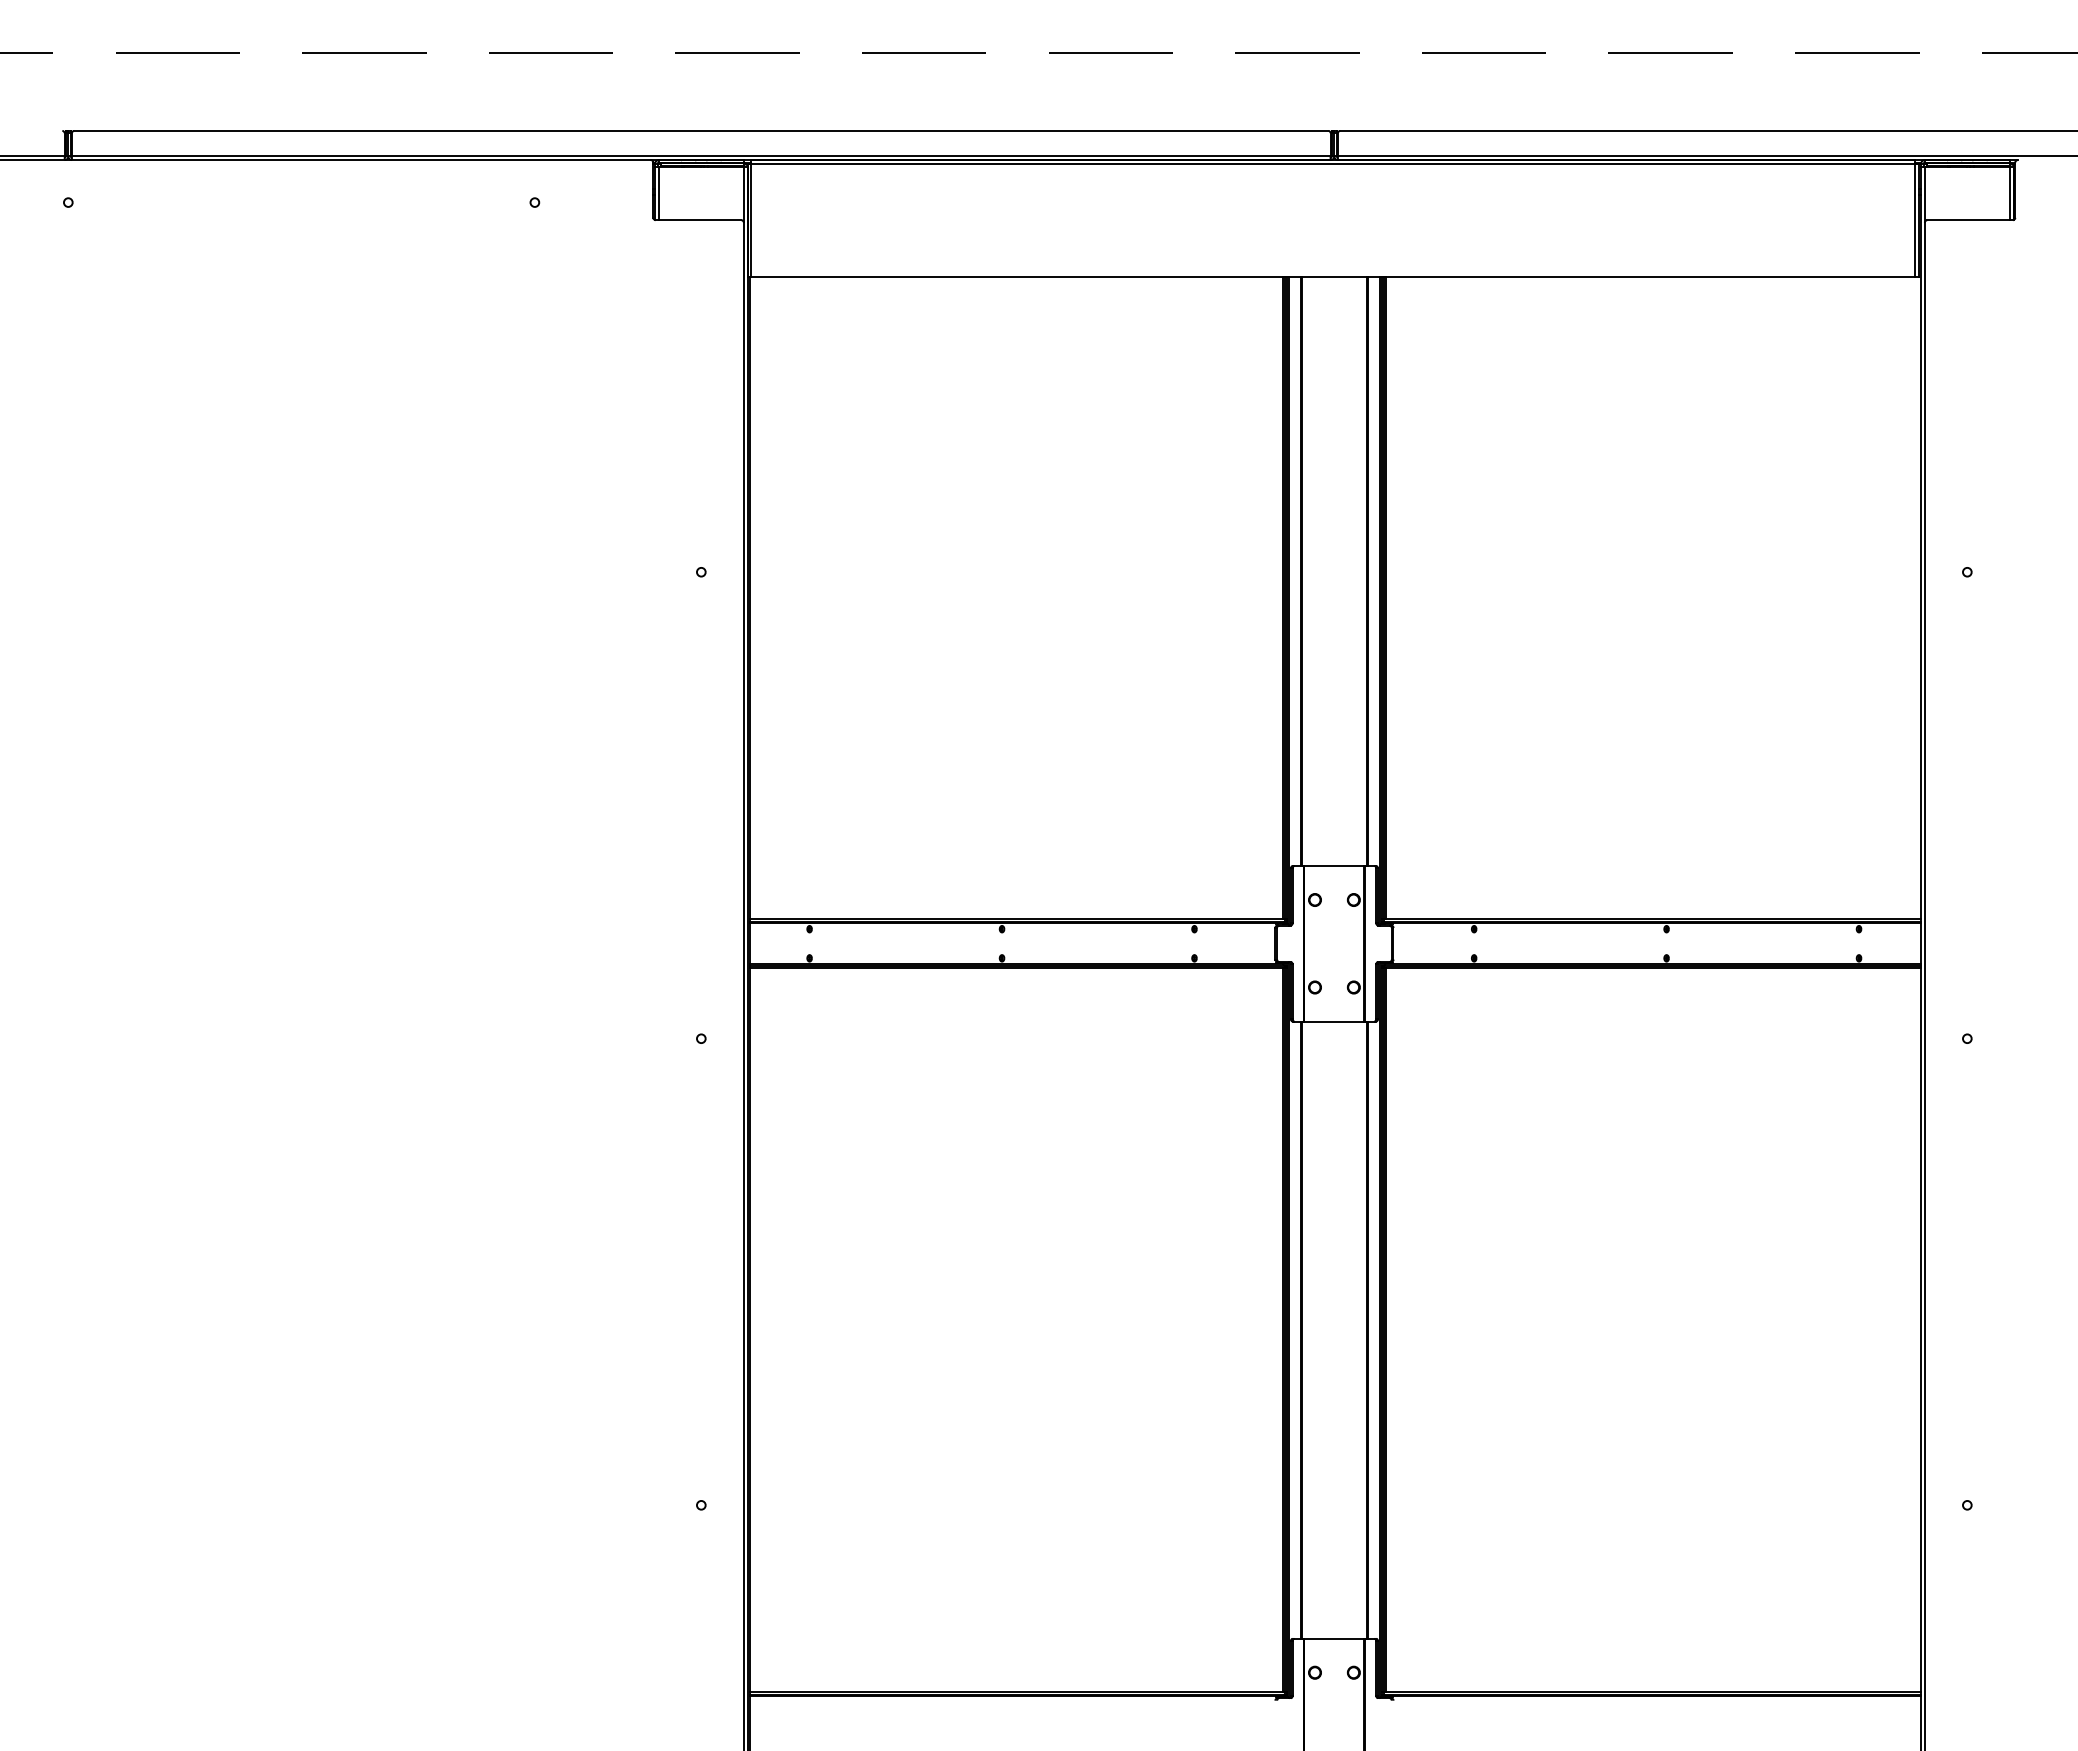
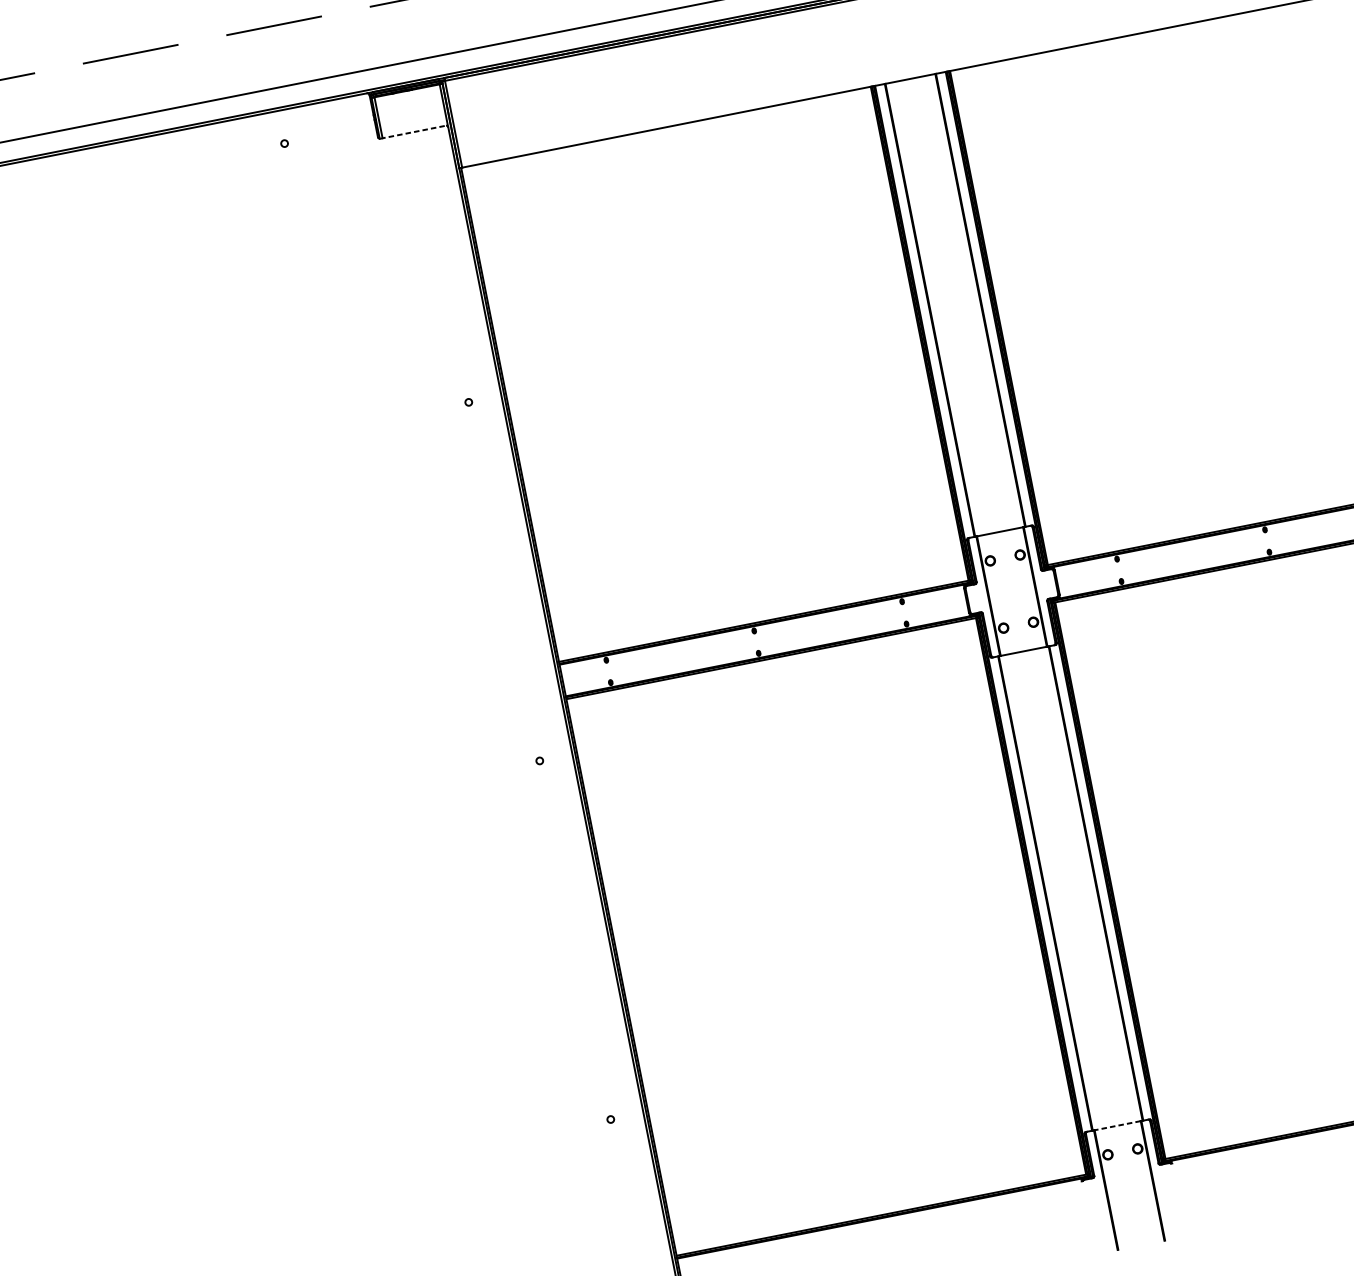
line: (698, 220) -> (413, 132), solid -> dashed
line: (1334, 1638) -> (1117, 1125), solid -> dashed

